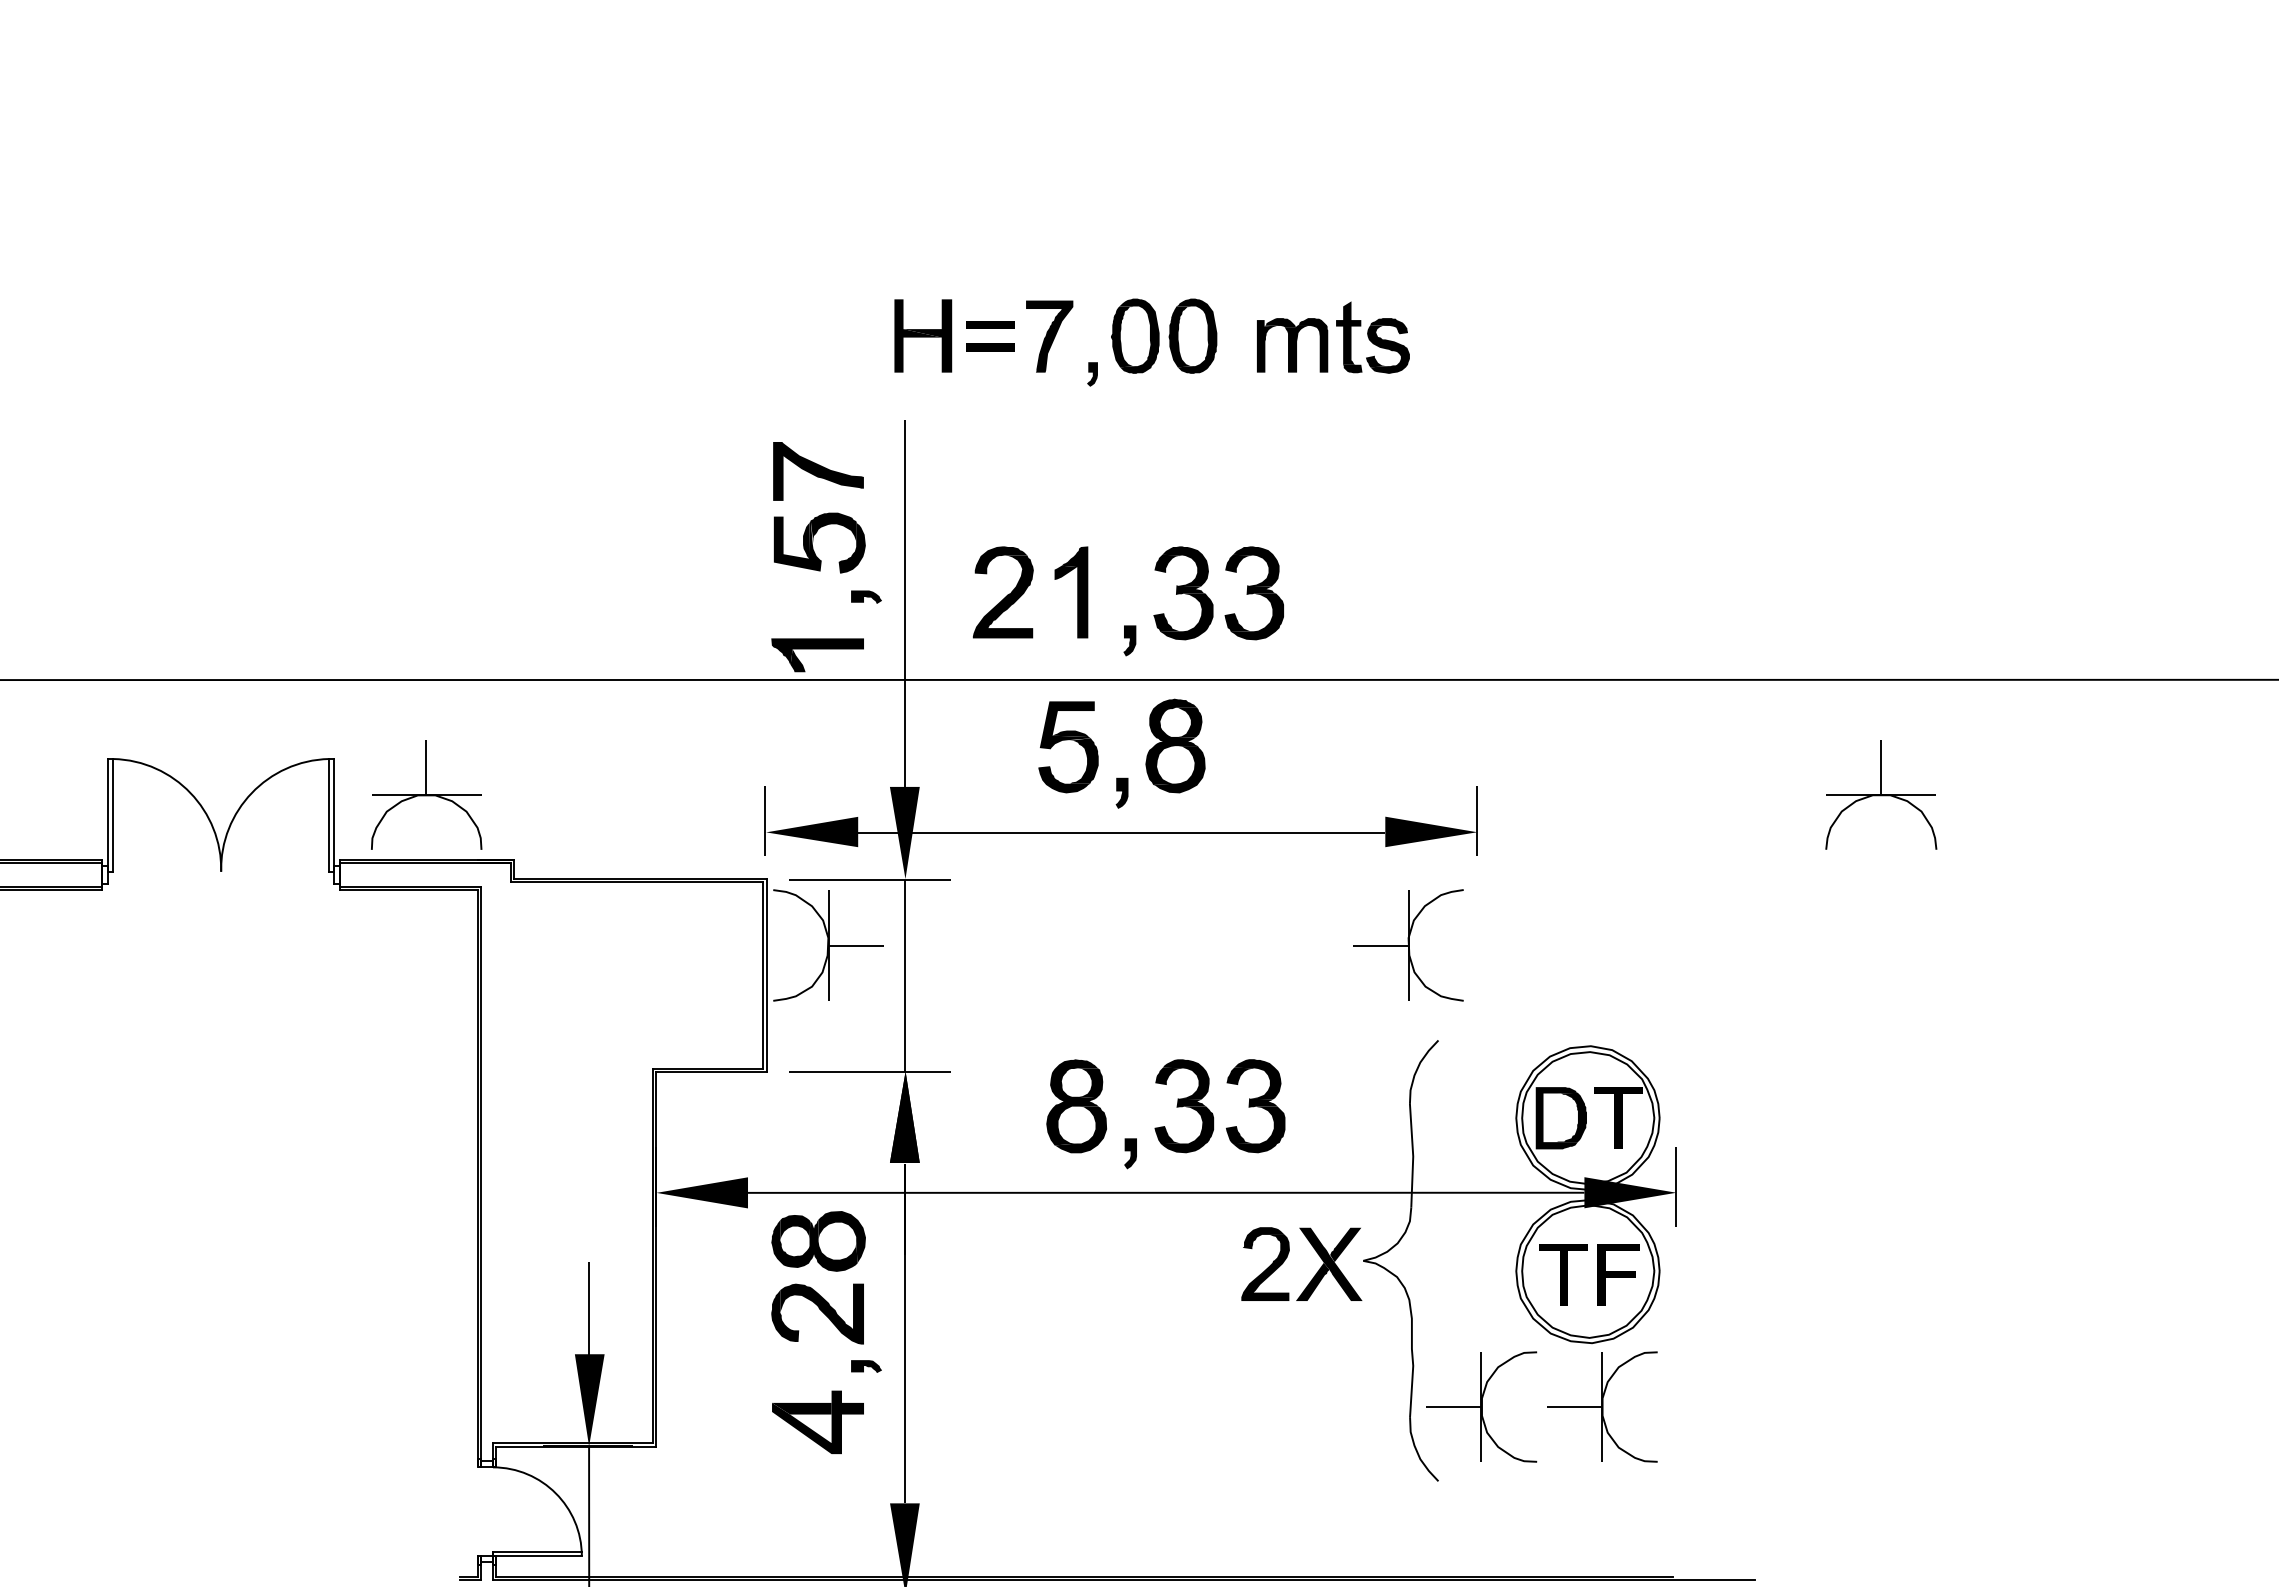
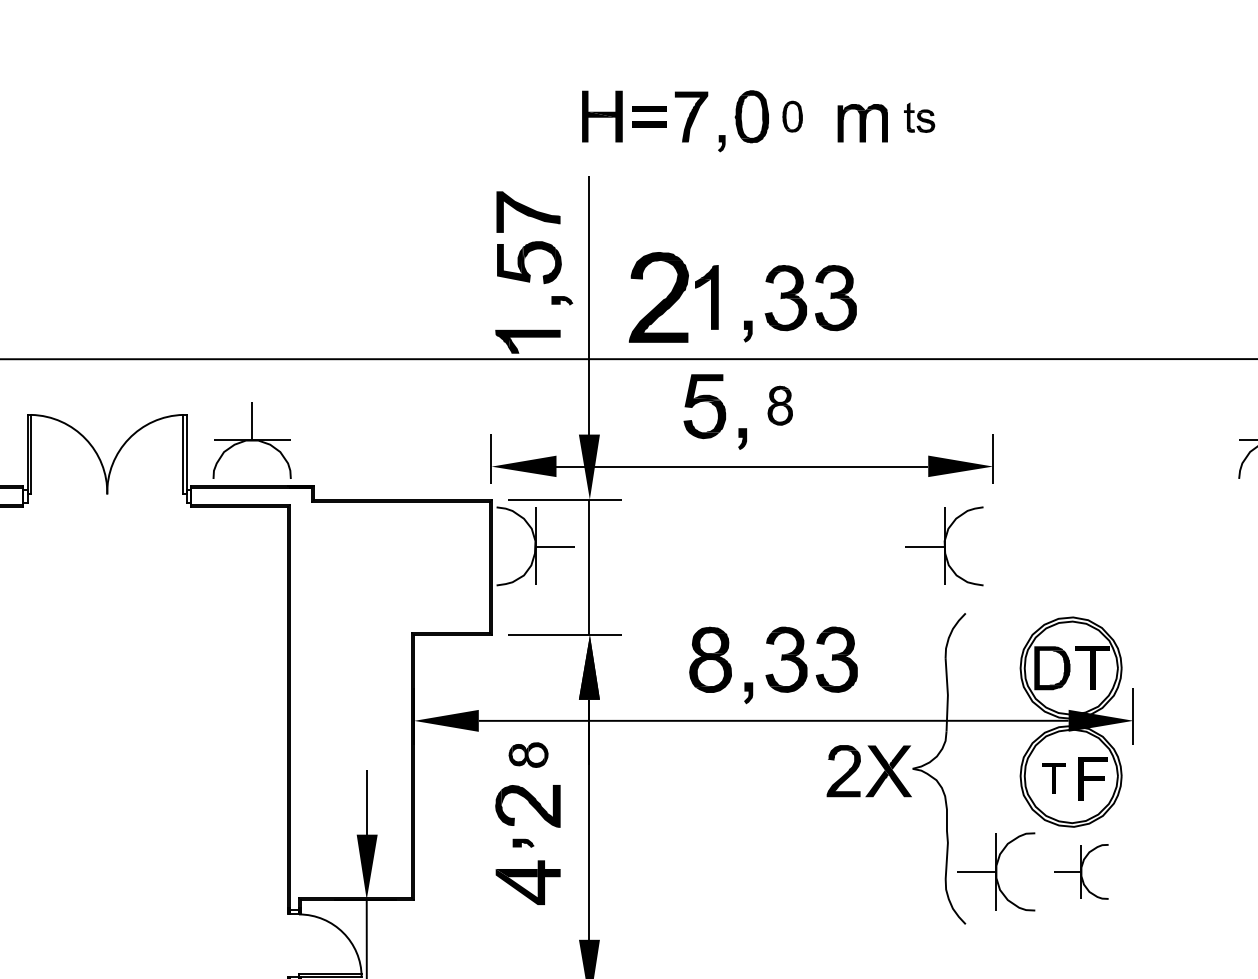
part: (1192, 335) -> (792, 116), size x0.6
part: (1372, 337) -> (919, 117), size x0.6
part: (1002, 592) -> (658, 297), size x1.4
part: (1175, 745) -> (780, 405), size x0.6
part: (818, 1241) -> (528, 755), size x0.6
part: (1563, 1274) -> (1053, 778), size x0.7
part: (866, 1366) -> (523, 843), moved
part: (1602, 1406) -> (1081, 871), size x0.7

